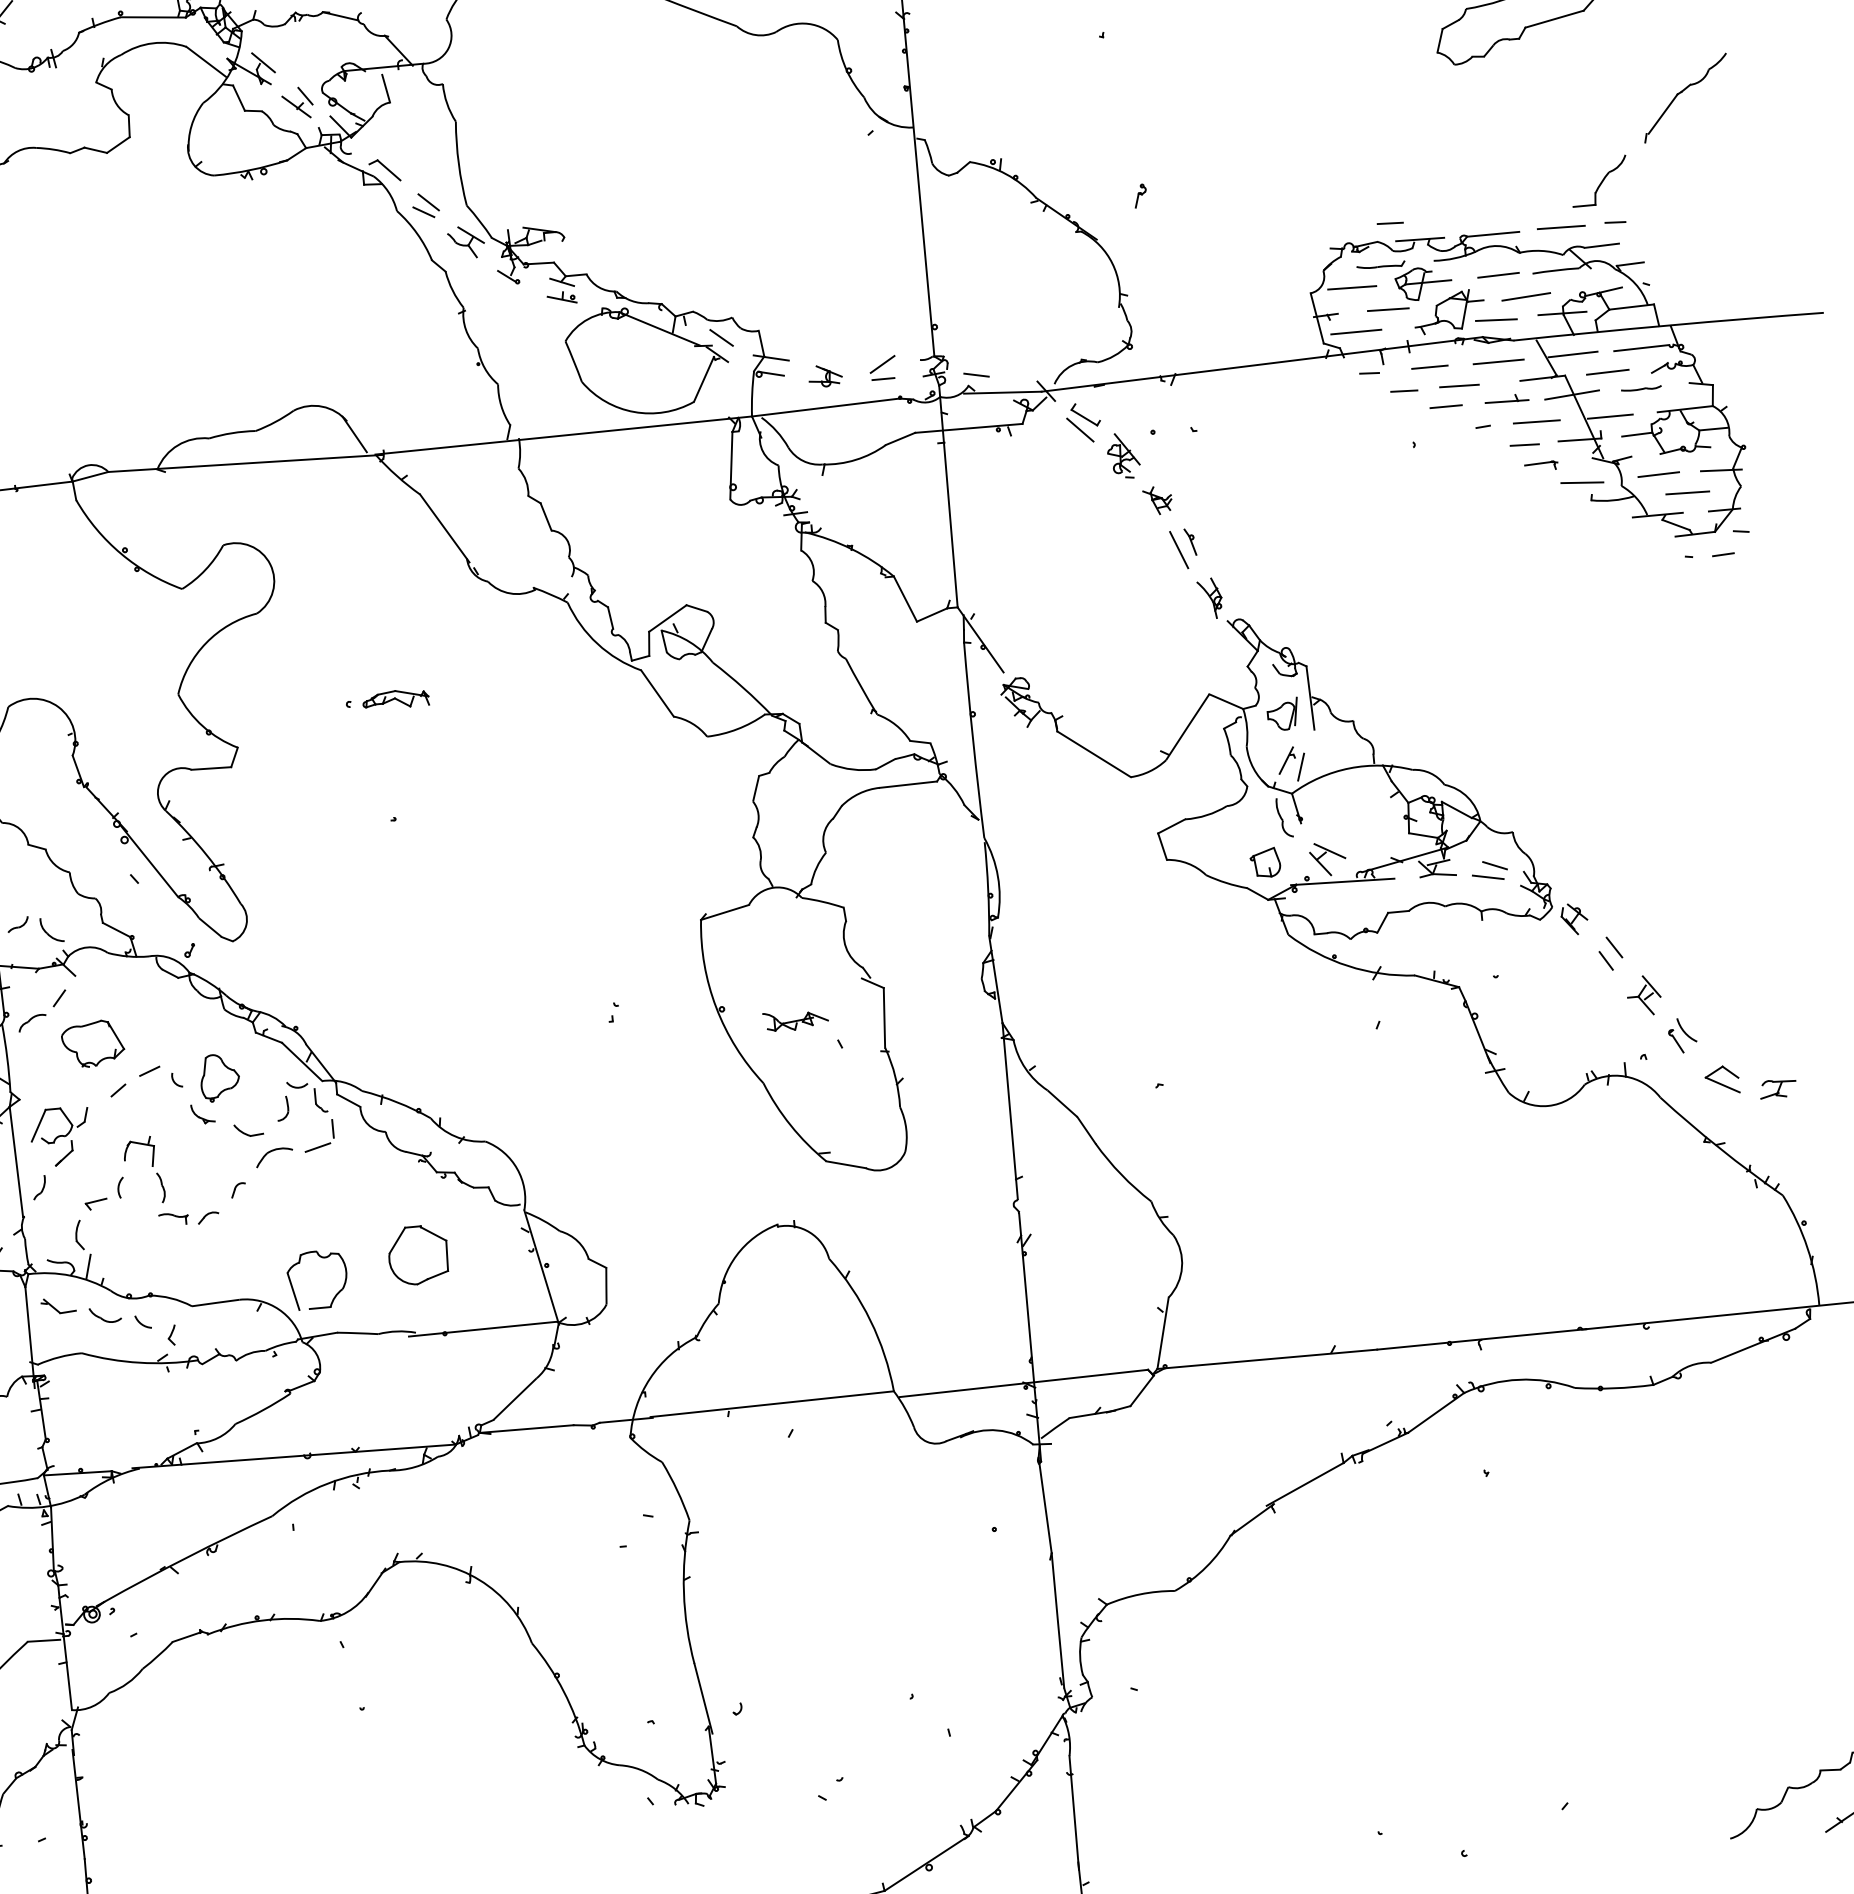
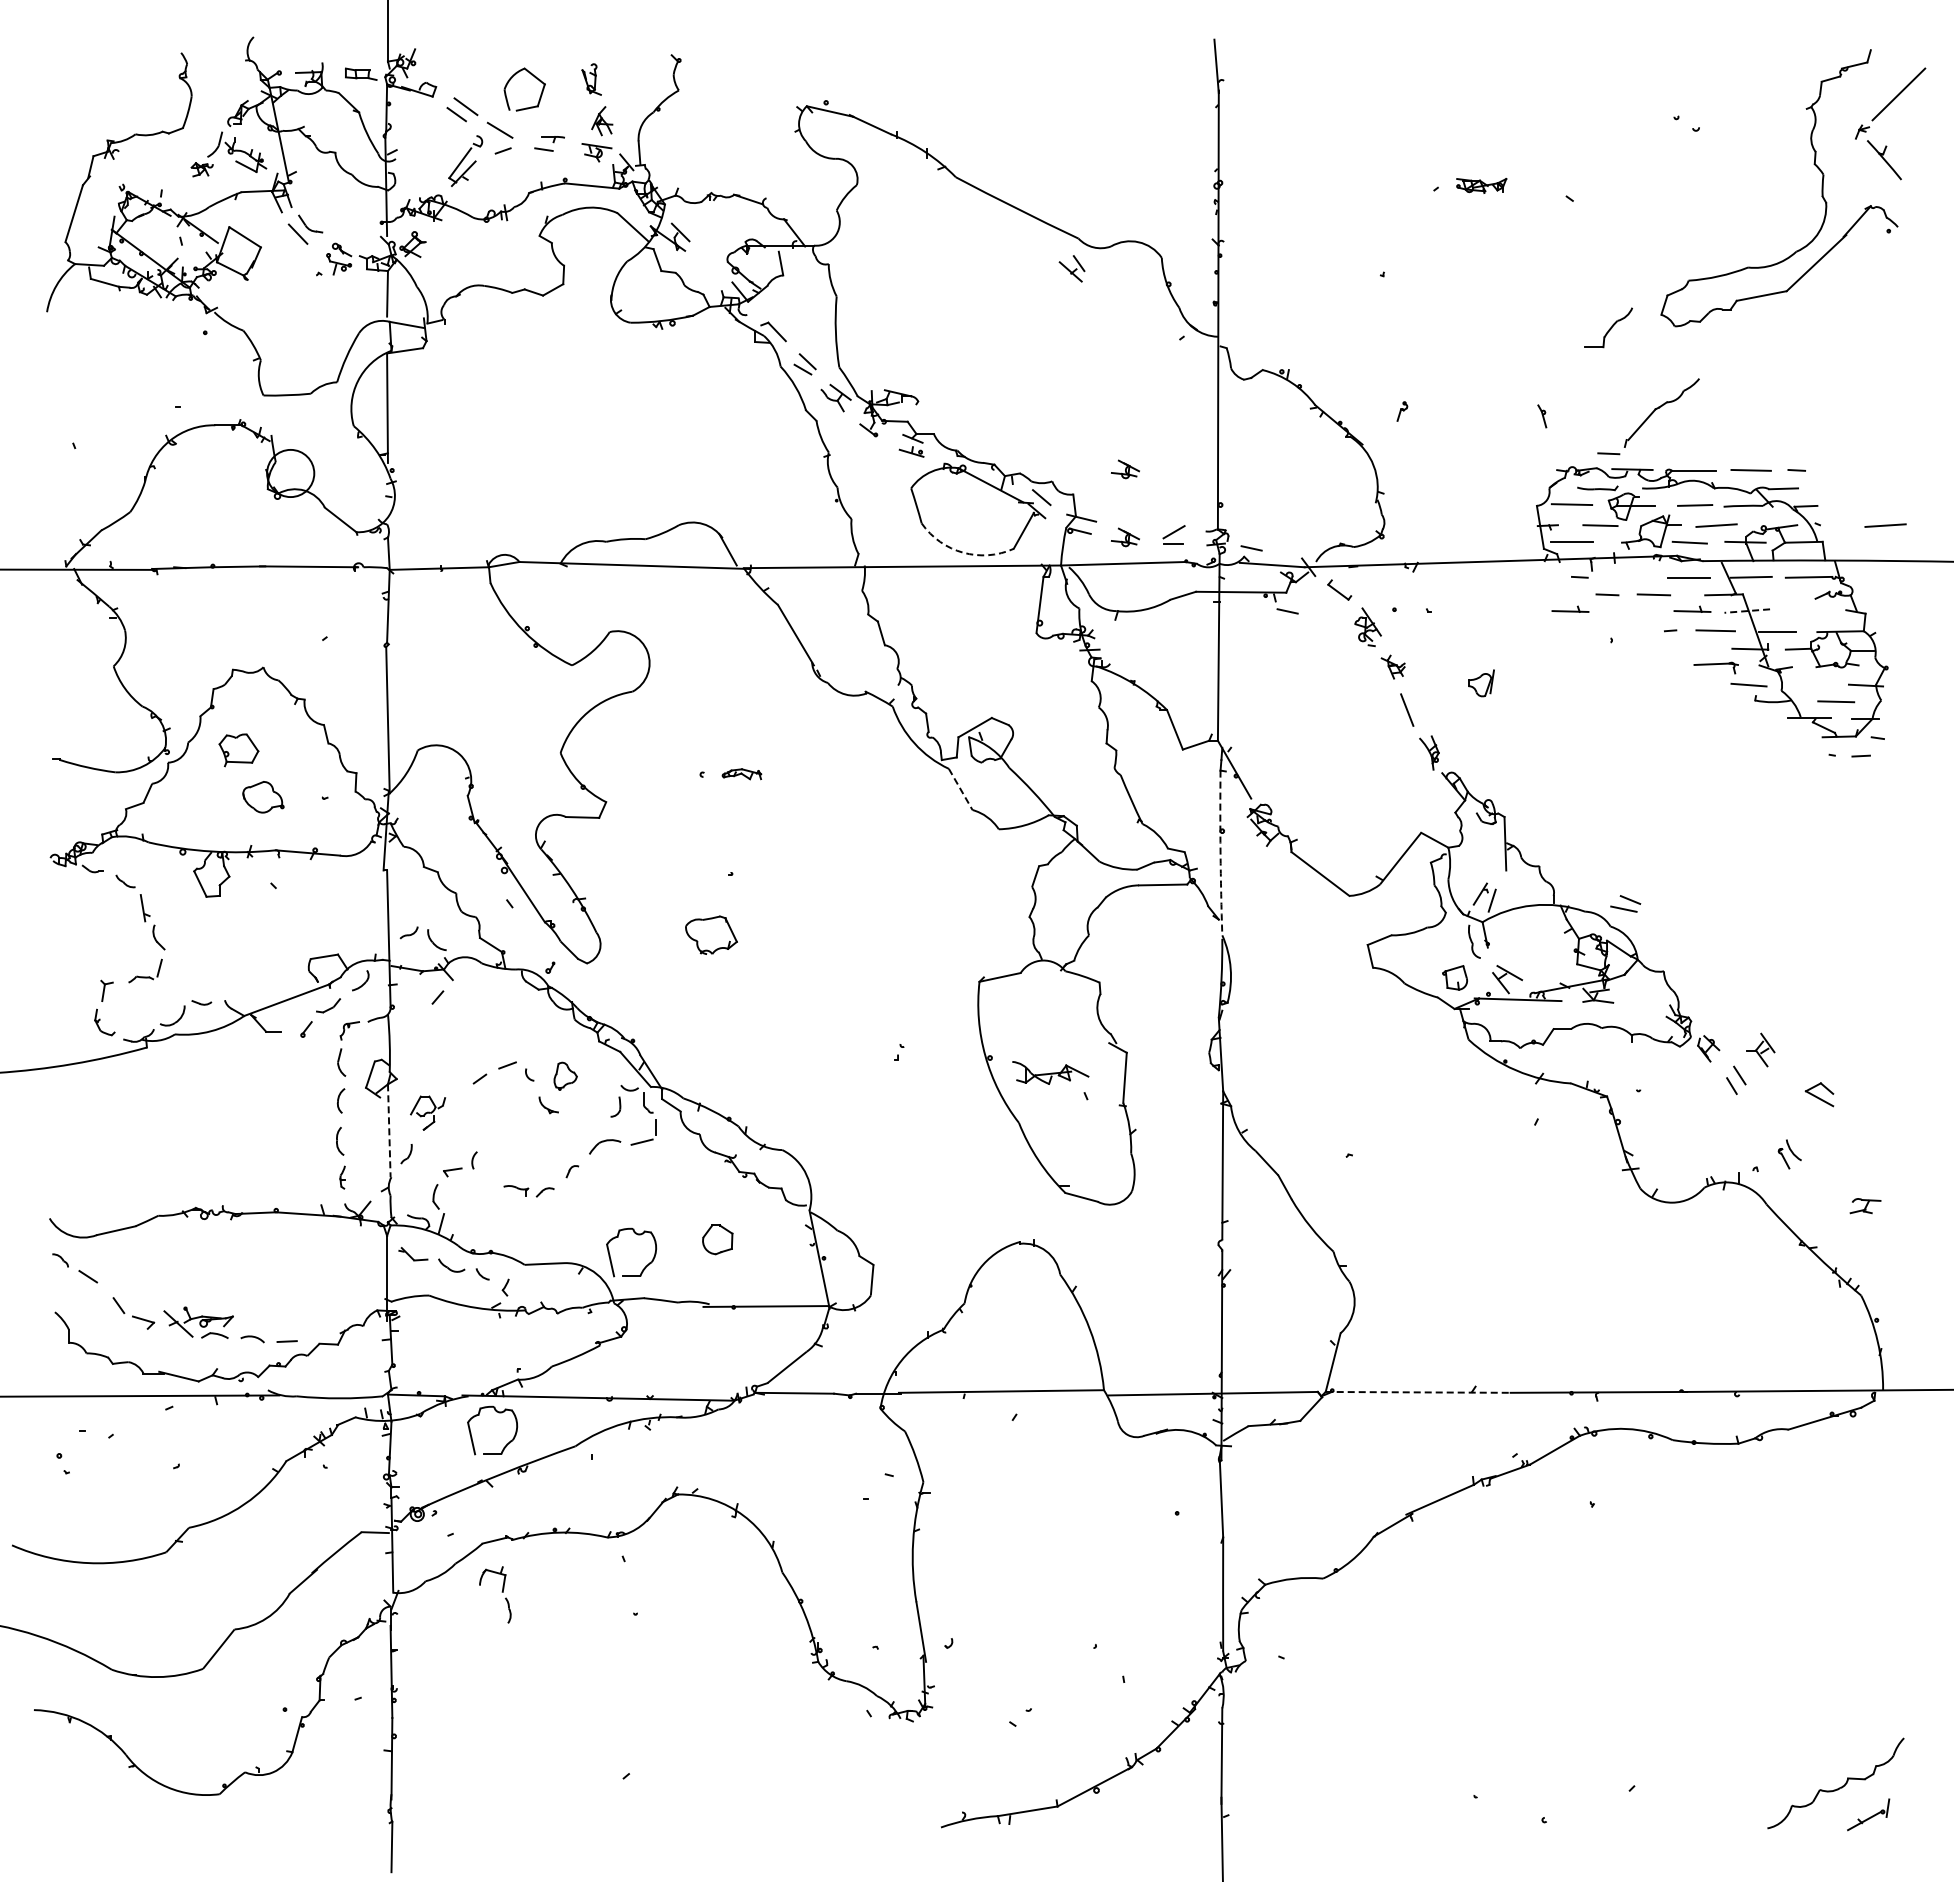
part: (1684, 97) -> (1661, 412), moved
part: (296, 102) -> (1071, 268), moved
part: (1599, 180) -> (1608, 327), moved
line: (1726, 278) -> (1885, 525), added
part: (817, 295) -> (1125, 469), added
line: (1429, 366) -> (1630, 576), removed
line: (1607, 371) -> (1778, 594), removed
line: (1641, 387) -> (1805, 610), removed
line: (1572, 395) -> (1747, 611), solid -> dashed
line: (1445, 406) -> (1640, 610), removed
arc: (634, 411) -> (963, 552), solid -> dashed
part: (1361, 411) -> (1570, 608), added
line: (1079, 429) -> (1333, 601), removed
line: (1524, 444) -> (1703, 648), removed
line: (1026, 446) -> (1287, 611), added
part: (1540, 466) -> (1715, 668), size x1.6
line: (1658, 473) -> (1813, 683), removed
part: (1190, 542) -> (1542, 416), moved
line: (657, 693) -> (960, 789), solid -> dashed
part: (395, 699) -> (741, 774), size x0.7
part: (1283, 714) -> (1481, 683), moved
arc: (973, 739) -> (1220, 852), solid -> dashed
part: (1489, 870) -> (1625, 903), moved
part: (1643, 995) -> (1760, 1049), moved
part: (795, 1019) -> (1050, 1072), size x1.4
part: (32, 1022) -> (413, 1015), removed
part: (93, 1043) -> (711, 934), moved
part: (219, 1078) -> (565, 1076), size x0.7
part: (1722, 1080) -> (1819, 1094), moved
part: (248, 1130) -> (585, 1122), removed
part: (59, 1136) -> (427, 1112), size x0.7
line: (16, 1162) -> (389, 1131), solid -> dashed
part: (151, 1167) -> (501, 1592), moved
part: (418, 1254) -> (717, 1239), size x0.6
line: (1267, 1359) -> (1418, 1392), solid -> dashed
part: (177, 1485) -> (498, 1413), added

